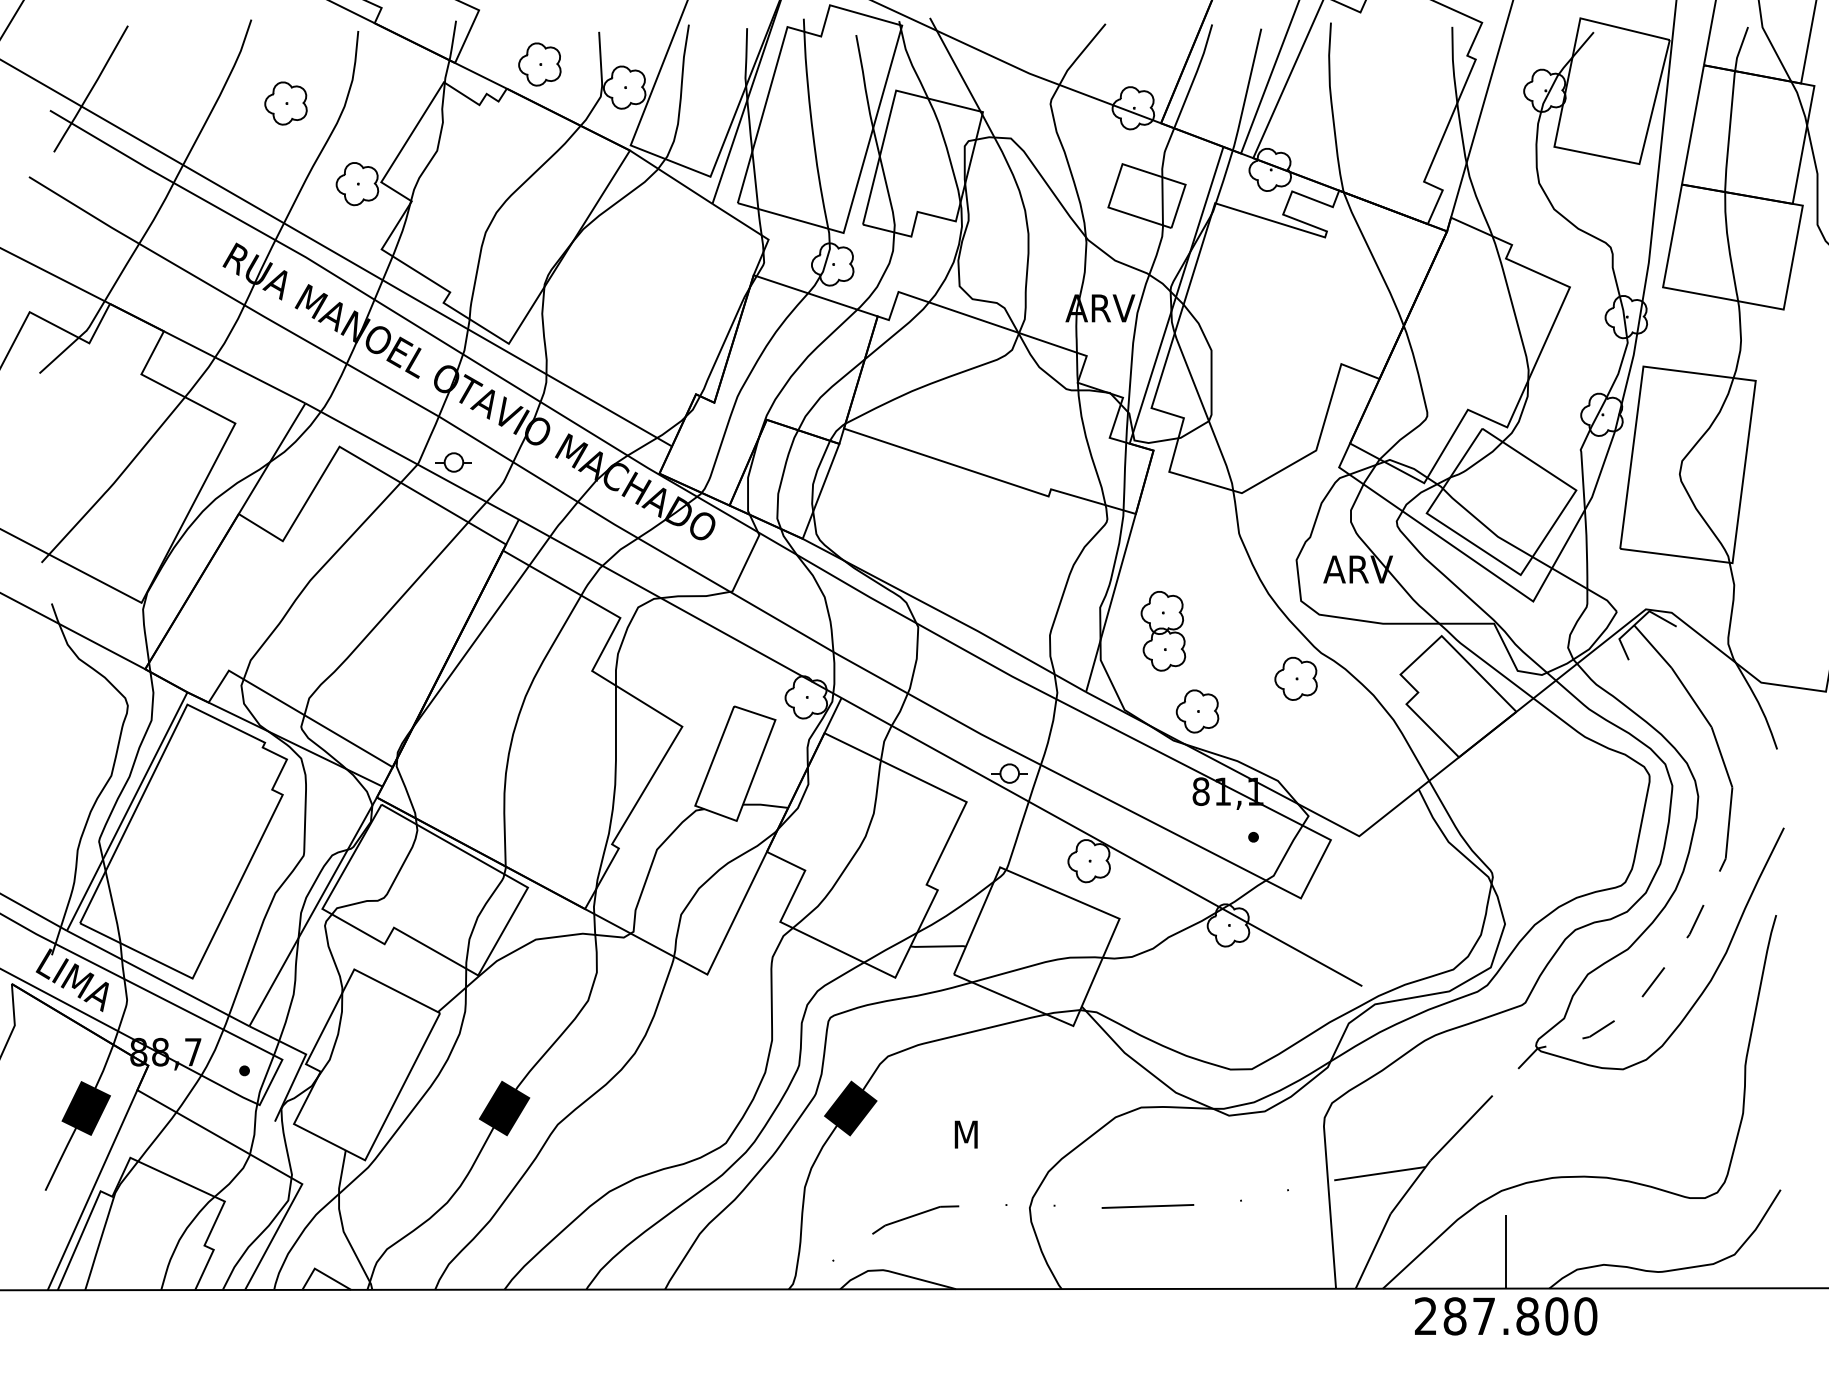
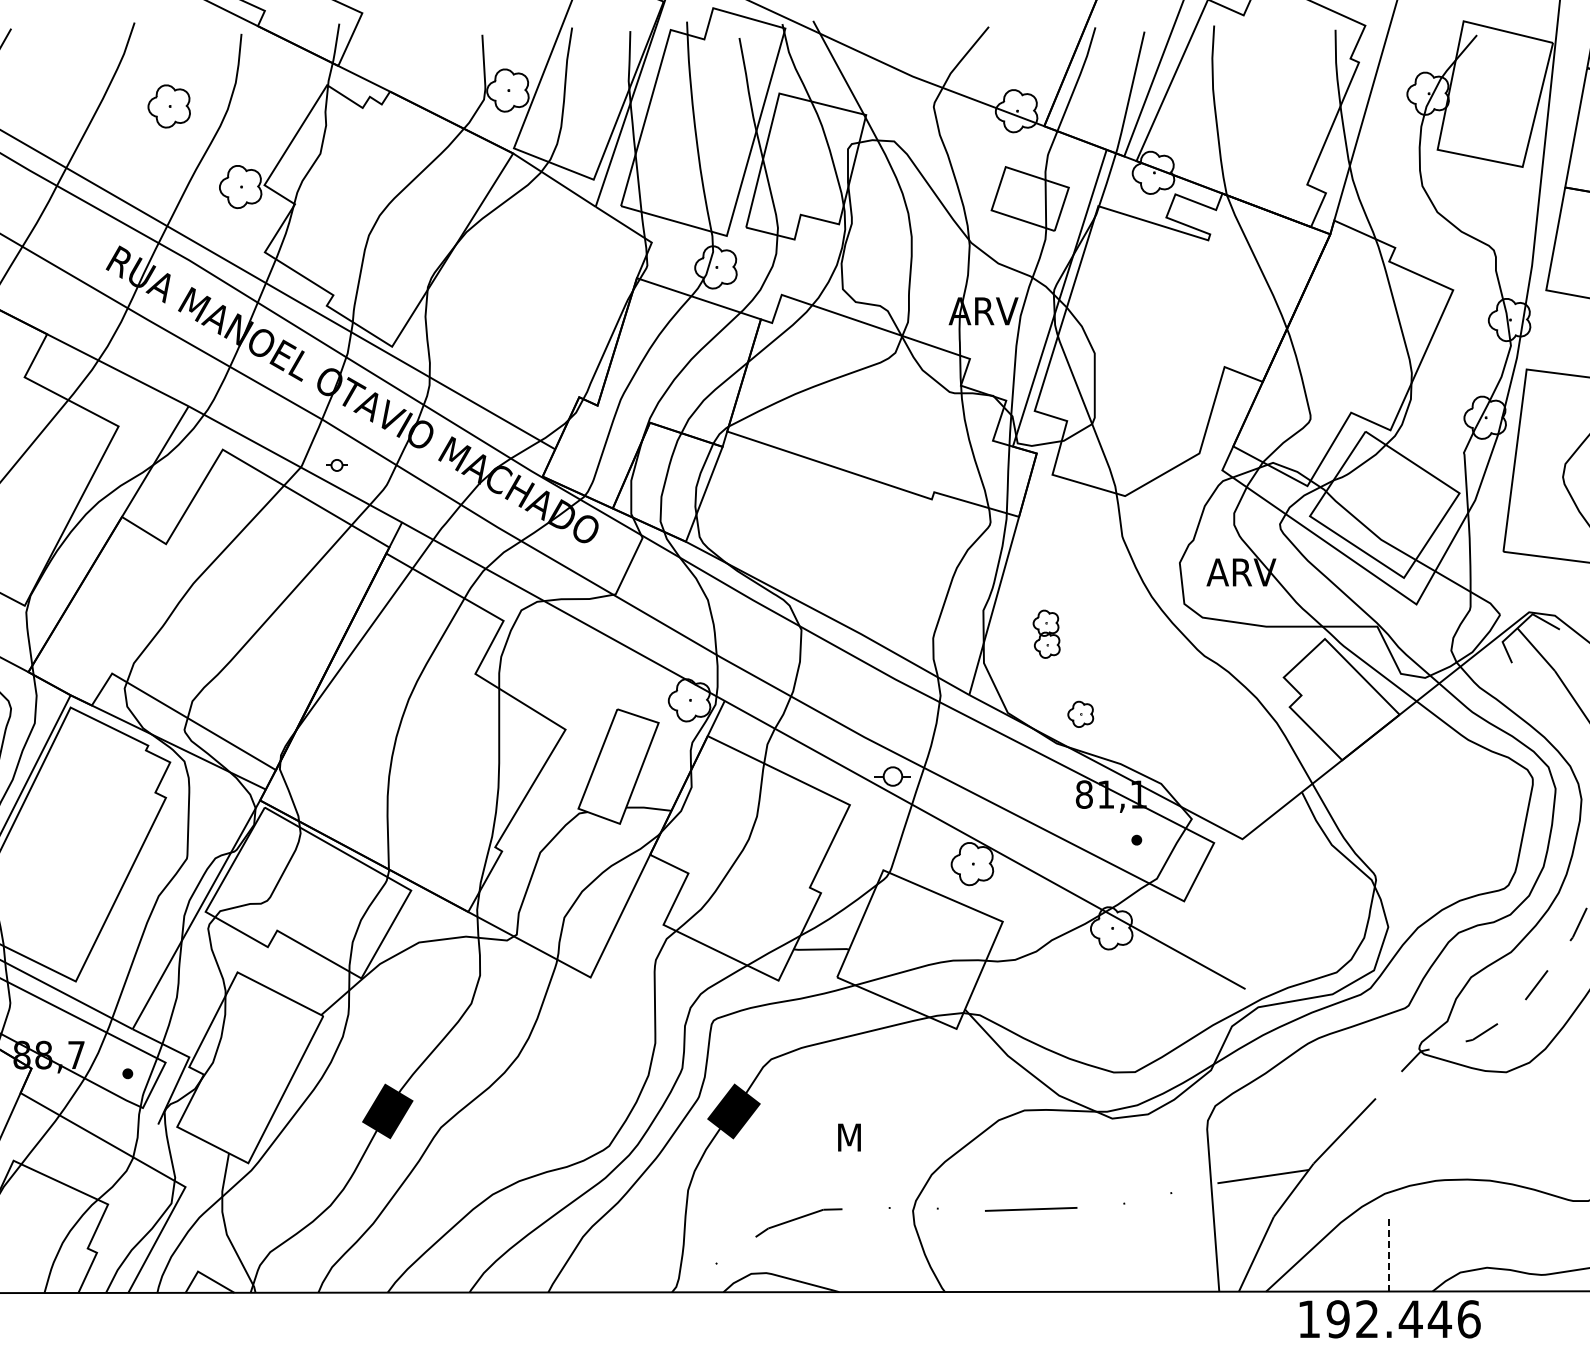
part: (539, 64) -> (422, 67), removed
part: (453, 462) -> (336, 465), size x0.6
part: (1163, 631) -> (1046, 634), size x0.6
part: (1295, 678) -> (1178, 681), removed
part: (1197, 711) -> (1080, 714), size x0.6
line: (1506, 1251) -> (1389, 1254), solid -> dashed
text: (1506, 1316) -> (1389, 1319), 287.800 -> 192.446

